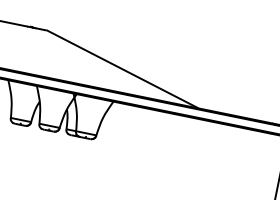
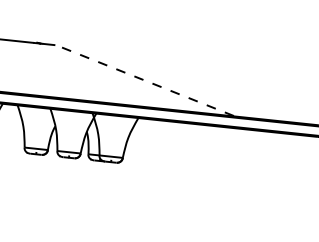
line: (122, 69) -> (144, 80), solid -> dashed

